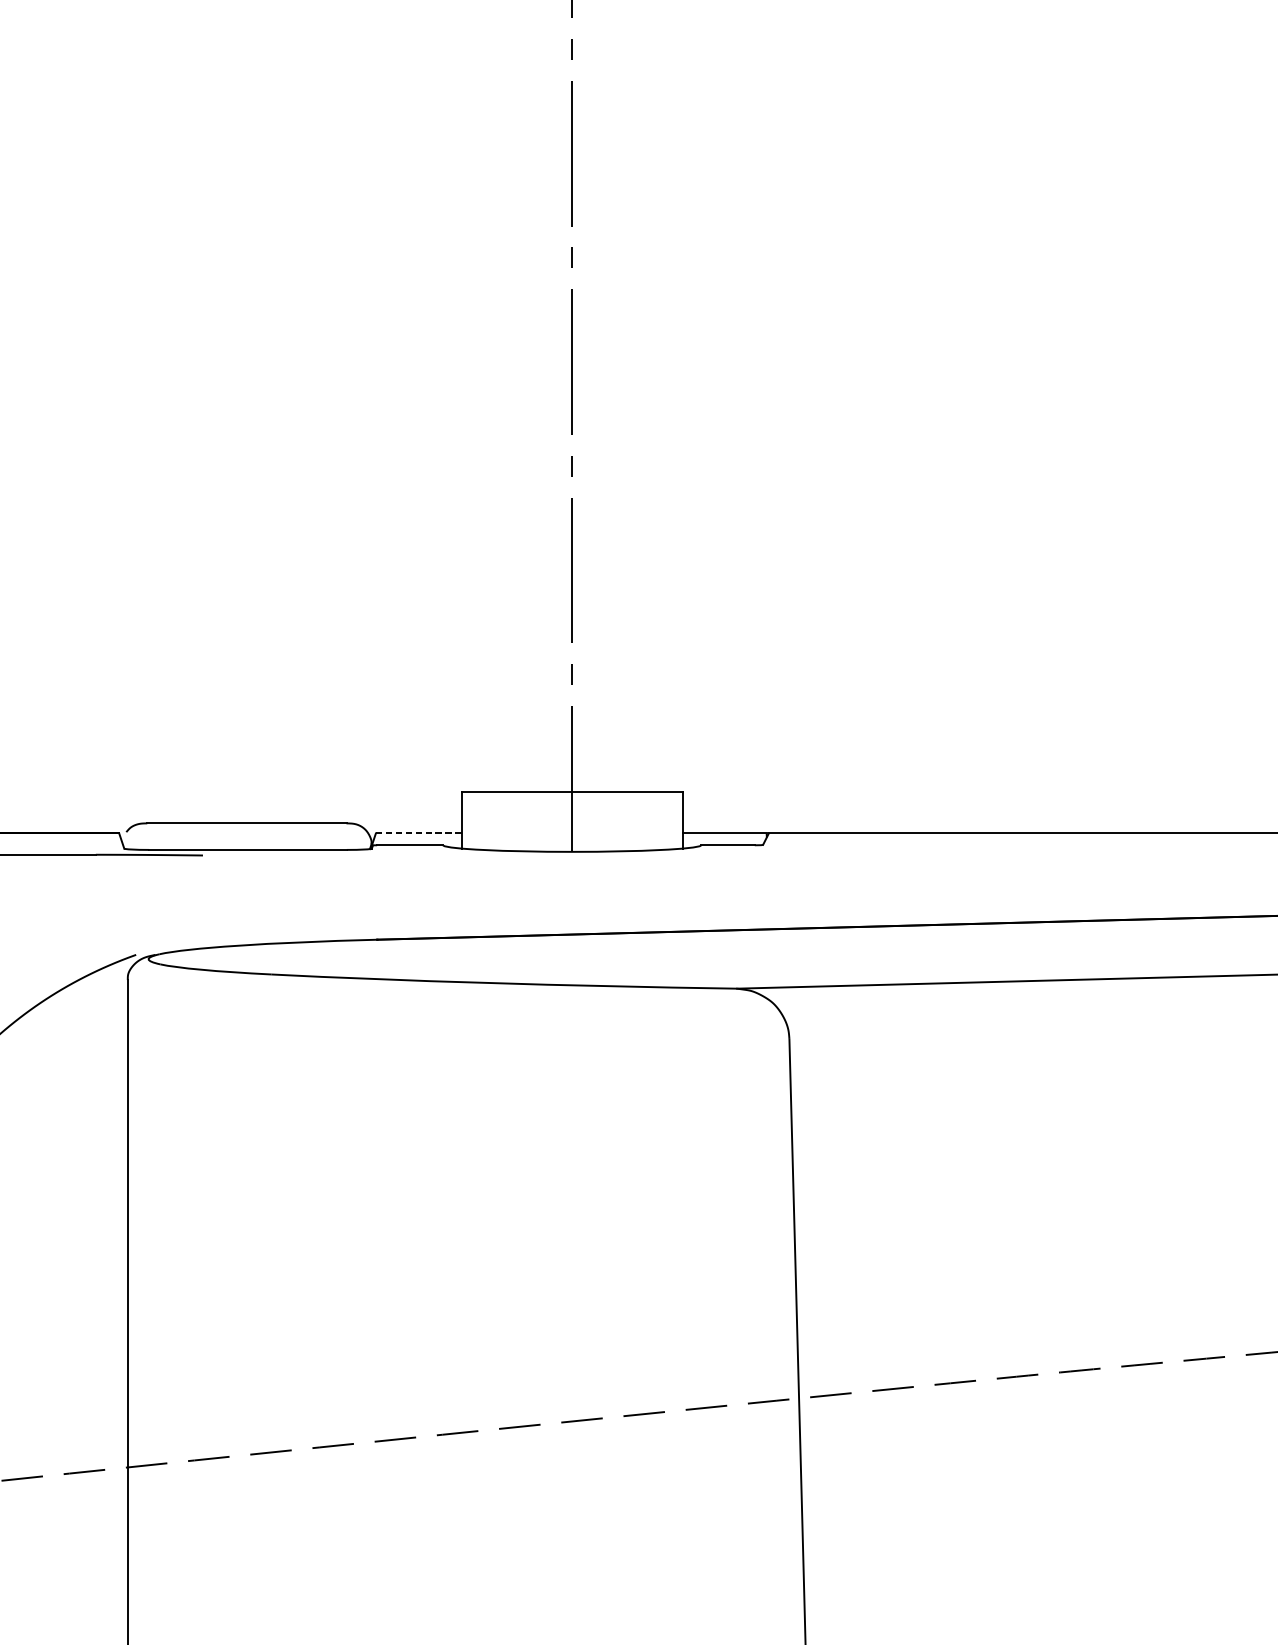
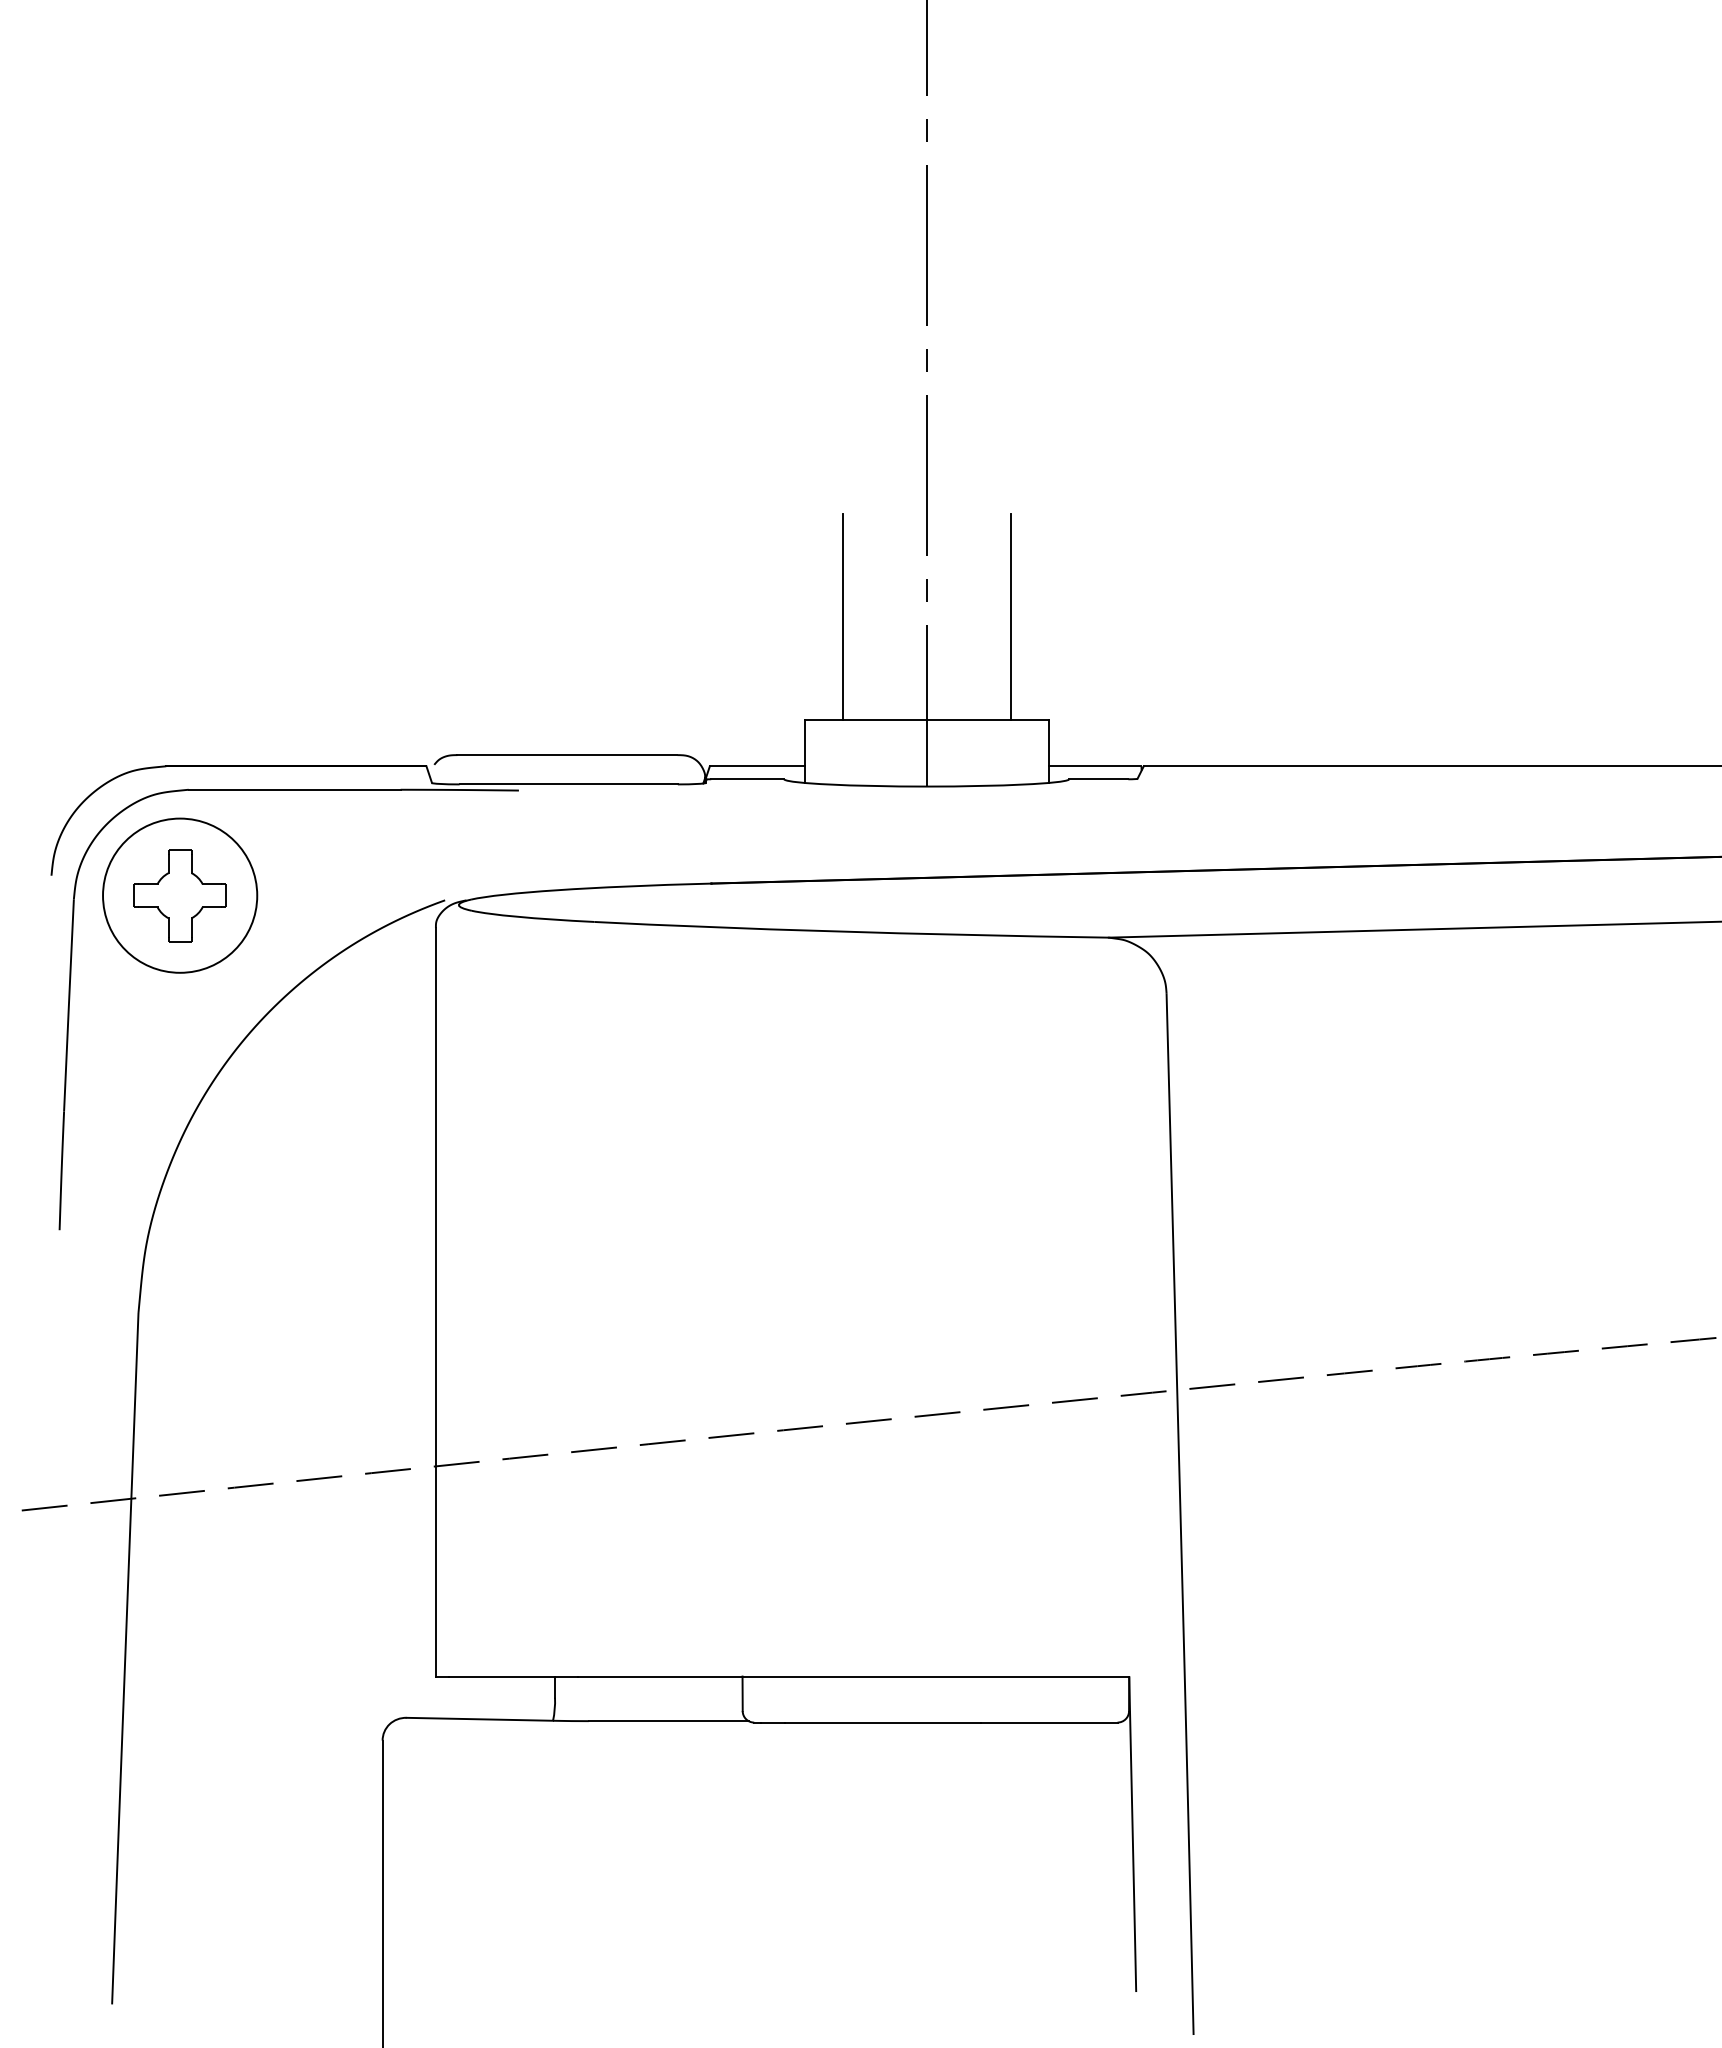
line: (495, 698) -> (842, 617), added
line: (648, 698) -> (1010, 617), added
line: (418, 833) -> (756, 766), dashed -> solid

